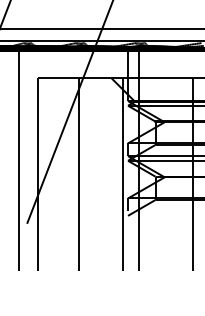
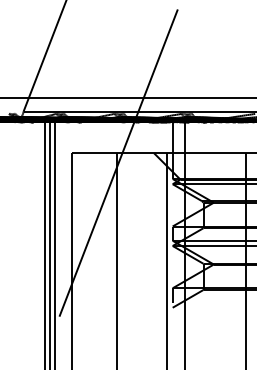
line: (14, 160) -> (45, 245), added
line: (23, 160) -> (55, 245), added

